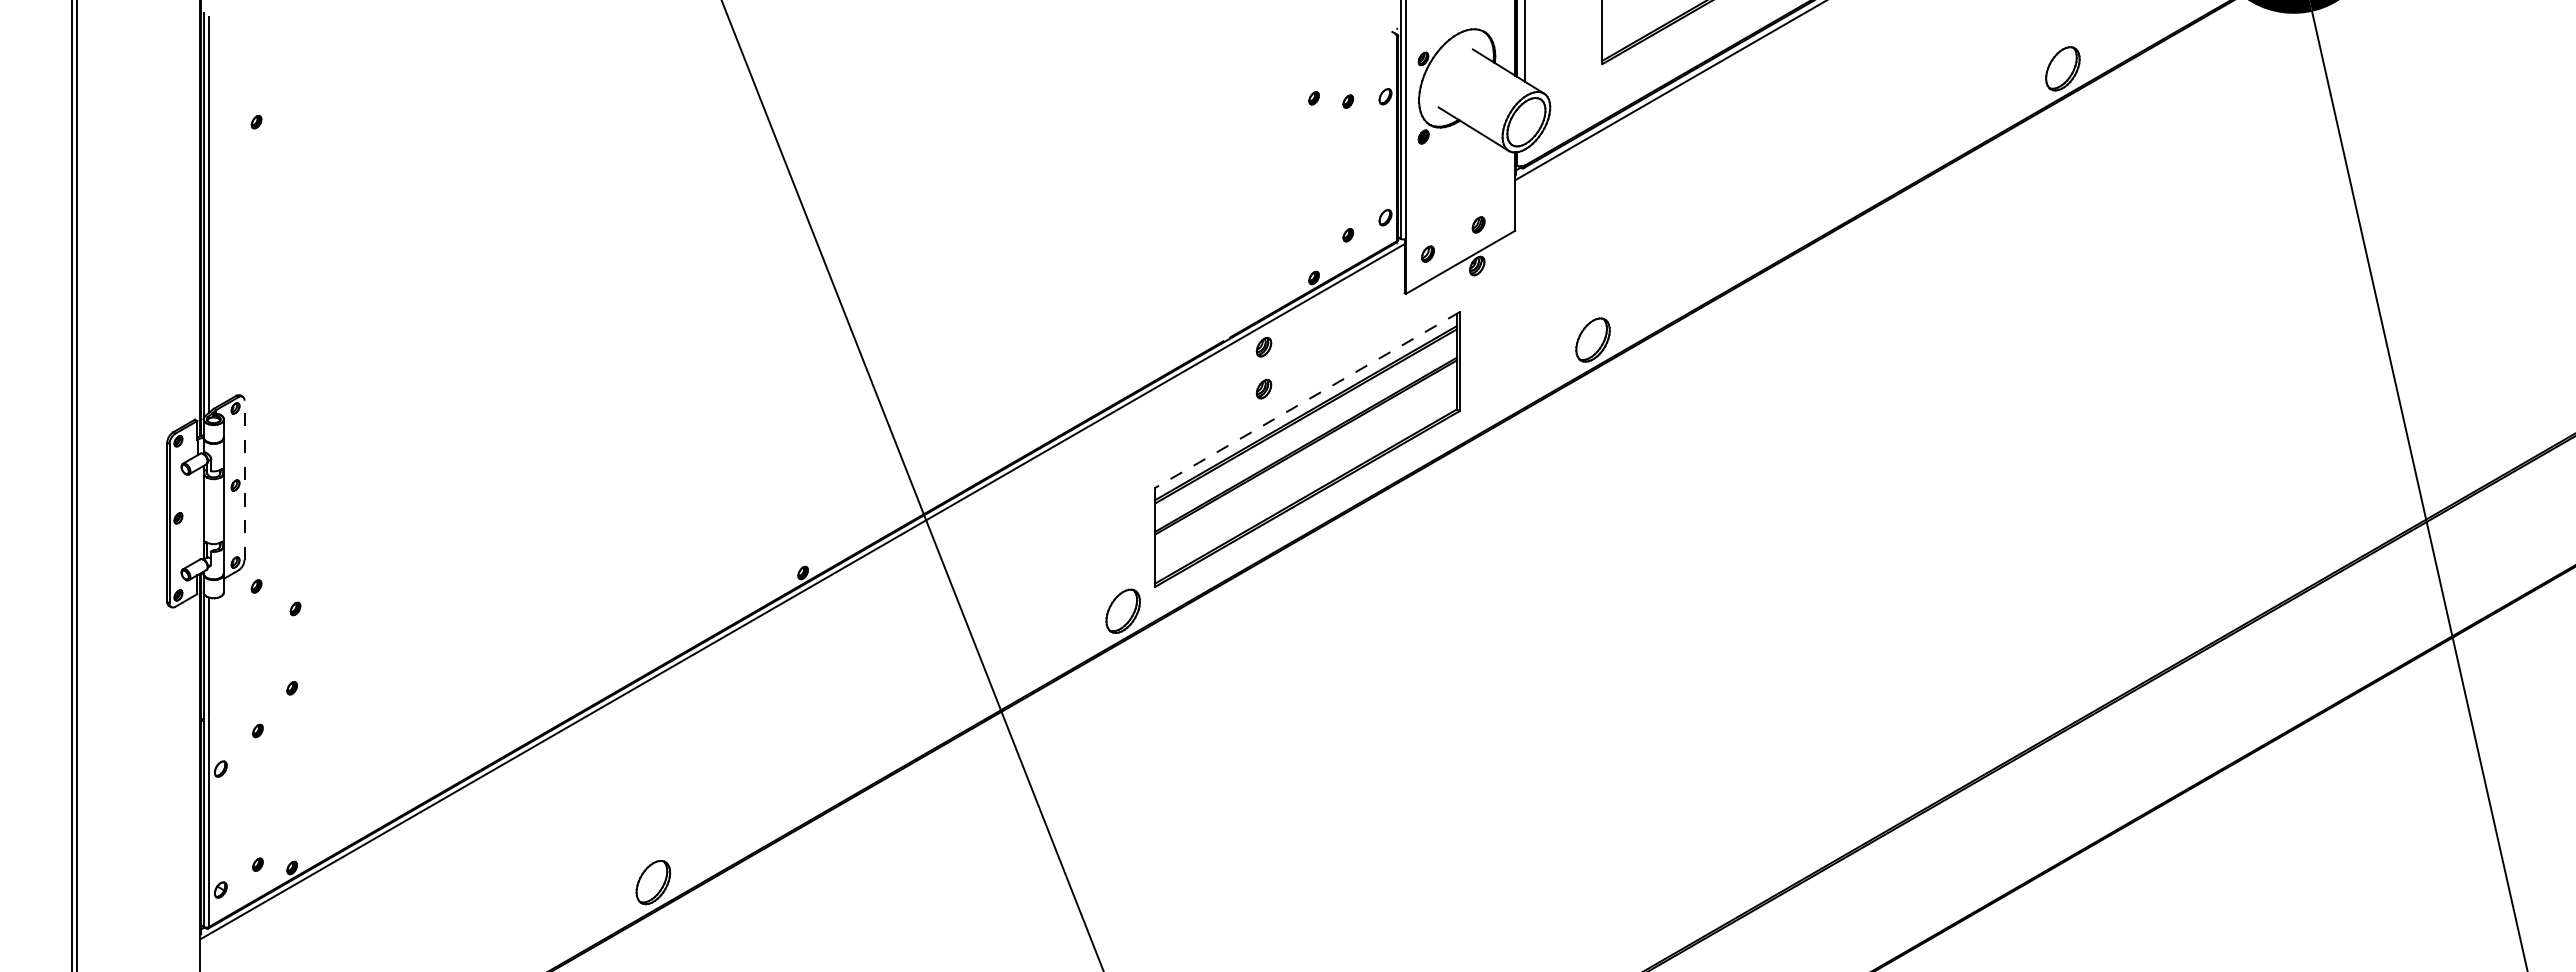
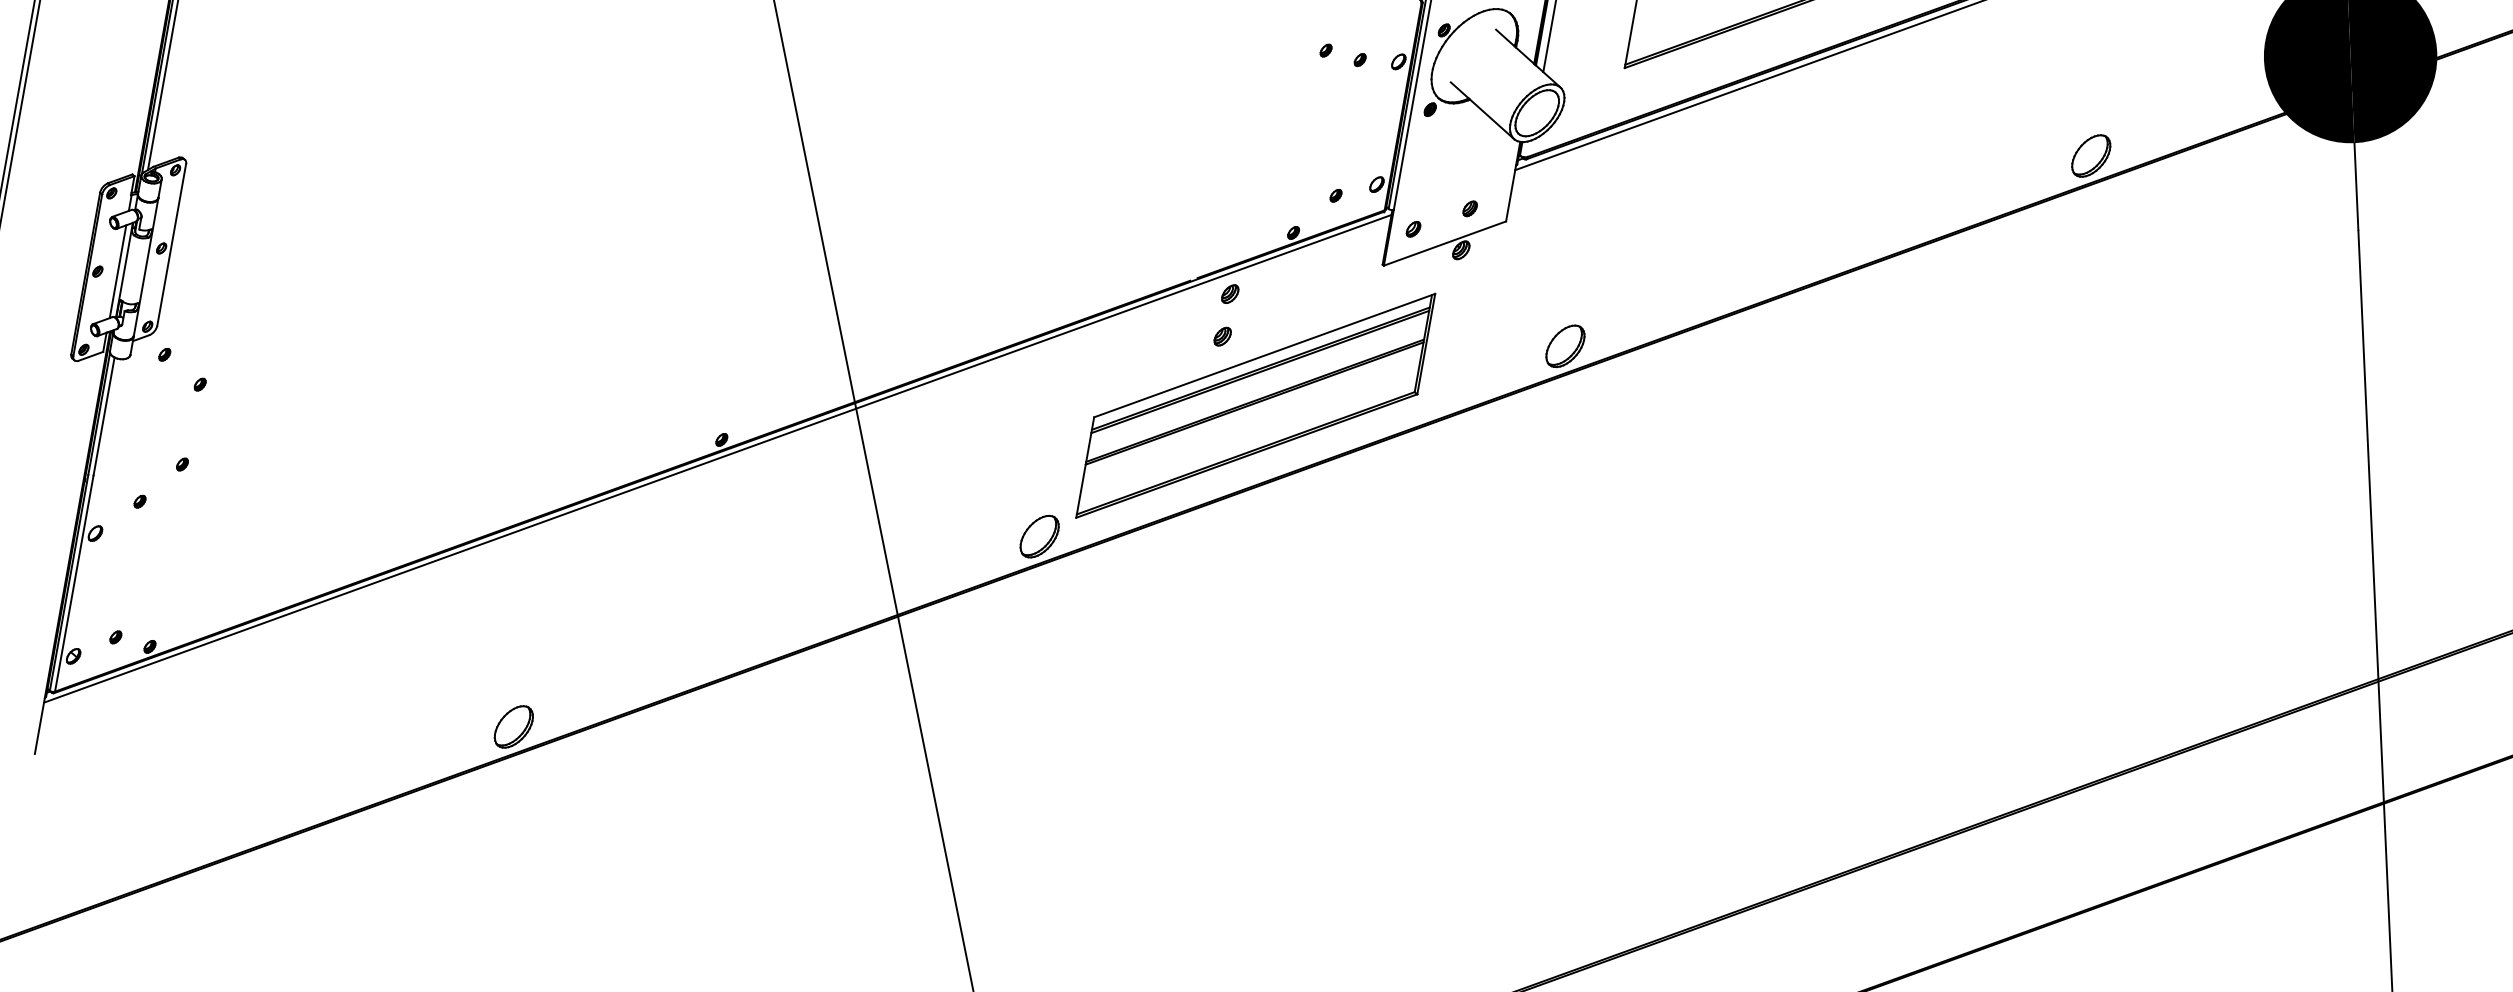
line: (1307, 400) -> (1264, 356), dashed -> solid
line: (244, 480) -> (171, 245), dashed -> solid
line: (197, 514) -> (117, 271), added

